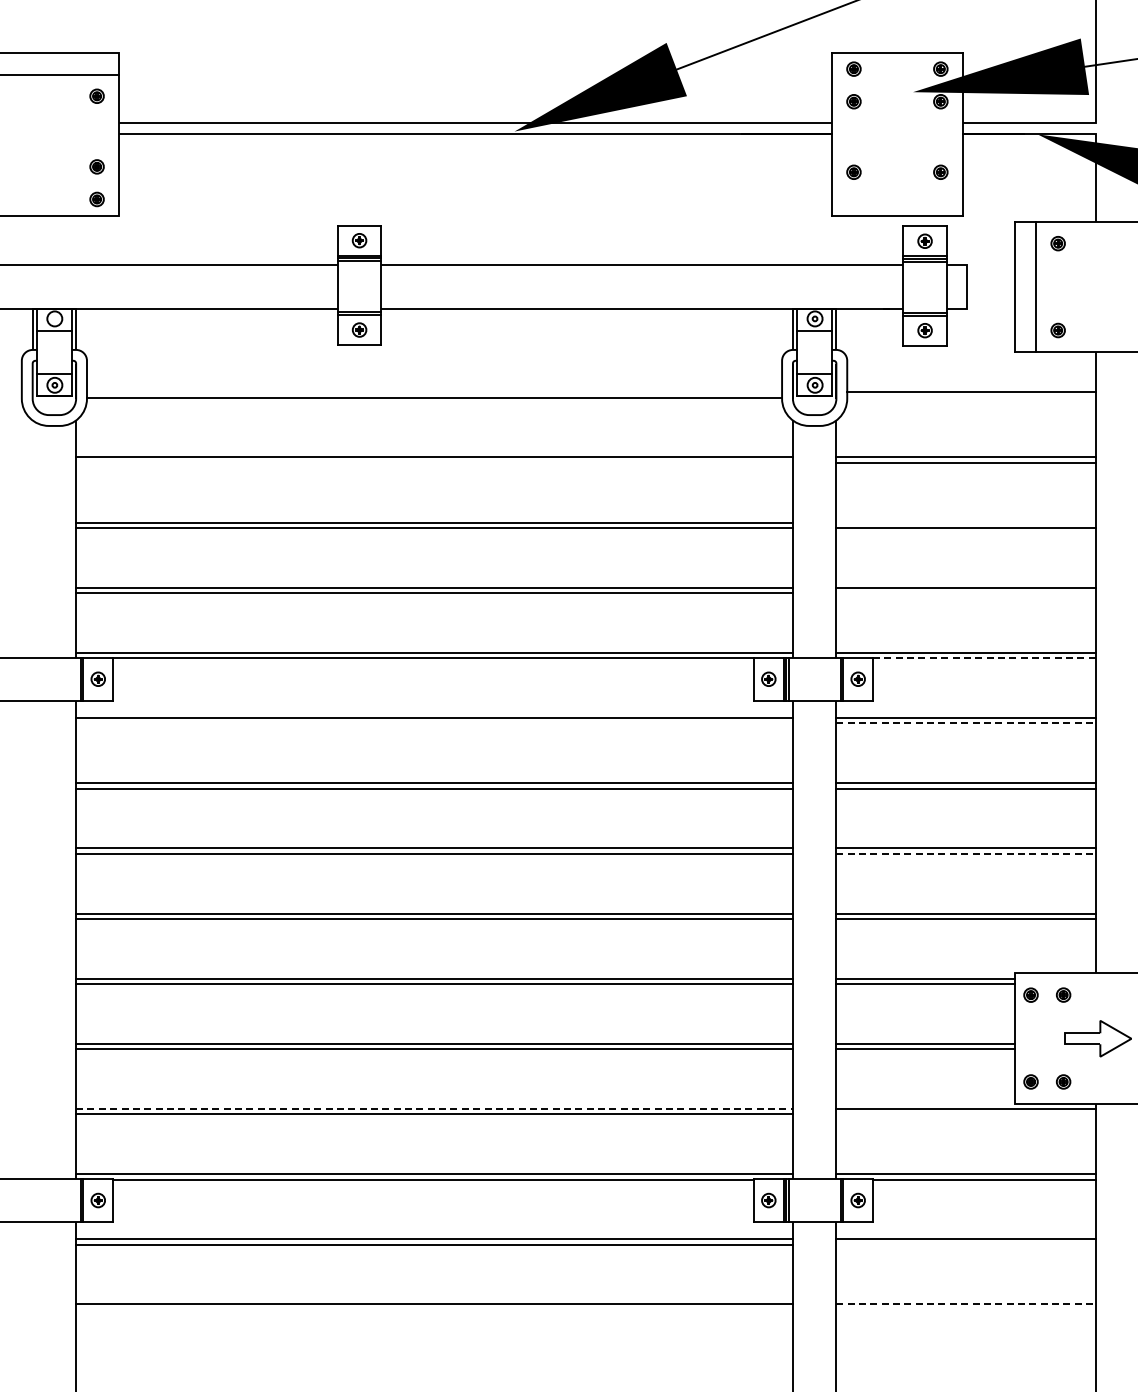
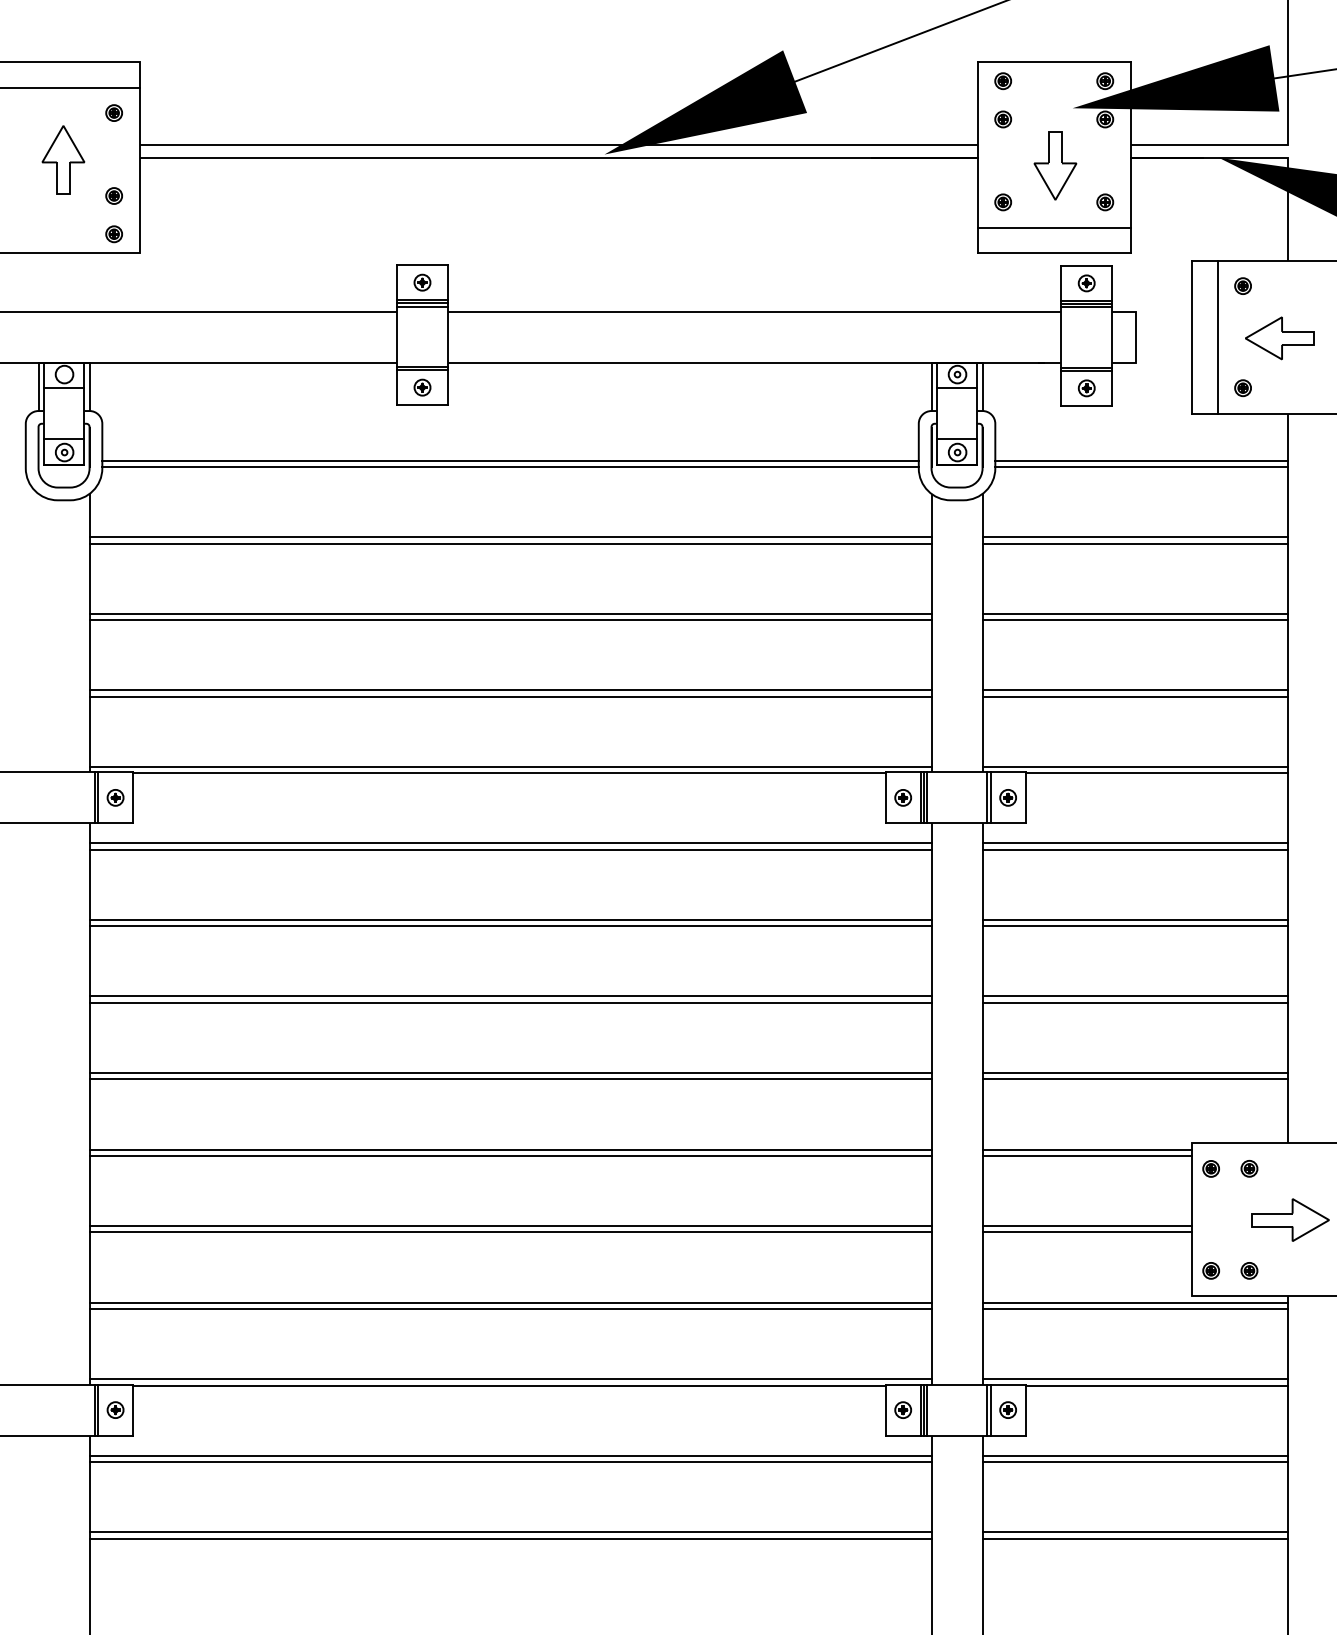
part: (53, 135) -> (62, 159), added
part: (897, 140) -> (1054, 165), added
line: (897, 194) -> (1054, 228), added
part: (1088, 287) -> (1278, 337), added
line: (434, 392) -> (510, 461), added
line: (971, 397) -> (1141, 466), added
line: (434, 462) -> (510, 543), added
line: (966, 522) -> (1135, 613), added
line: (966, 593) -> (1135, 697), added
line: (984, 658) -> (1156, 773), dashed -> solid
line: (434, 723) -> (510, 849), added
line: (966, 723) -> (1135, 849), dashed -> solid
line: (966, 853) -> (1135, 1002), dashed -> solid
line: (435, 1108) -> (511, 1302), dashed -> solid
line: (966, 1114) -> (1135, 1309), added
line: (966, 1244) -> (1135, 1461), added
line: (966, 1304) -> (1135, 1532), dashed -> solid
line: (434, 1309) -> (510, 1538), added
line: (966, 1309) -> (1135, 1538), added

